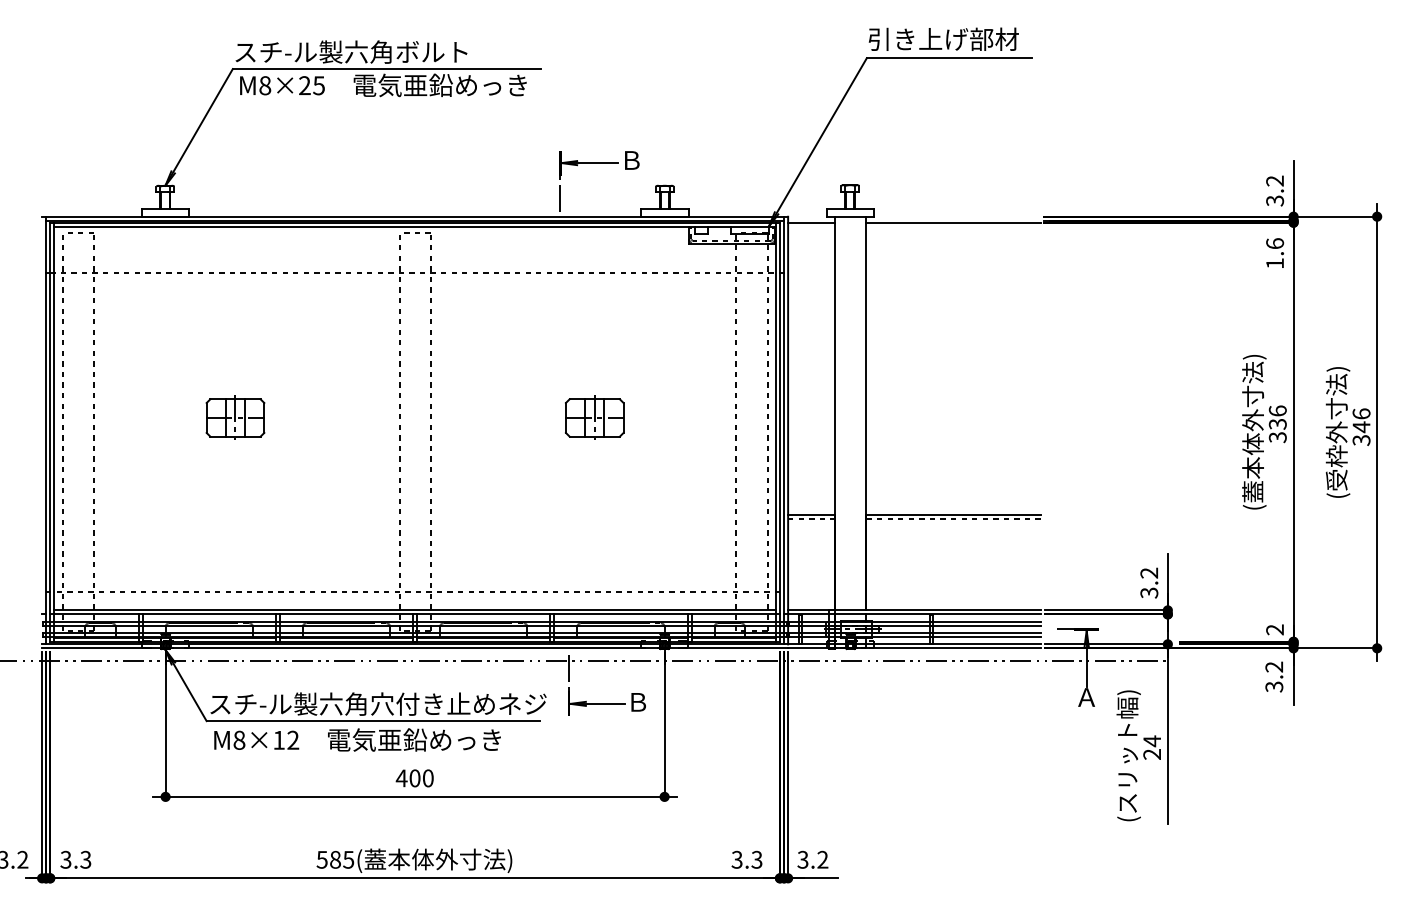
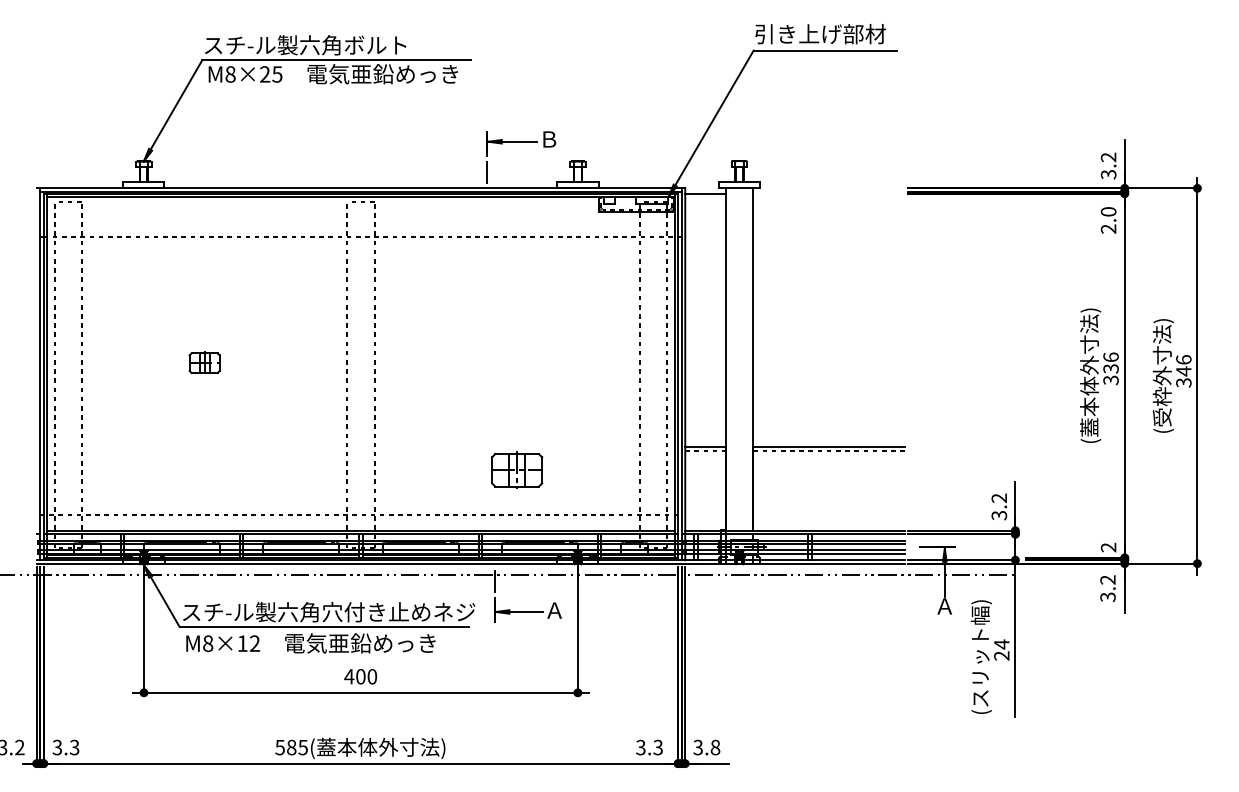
line: (952, 222) -> (828, 193), removed
text: (1274, 253) -> (1108, 220), 1.6 -> 2.0
part: (235, 416) -> (204, 362), size x0.6
part: (595, 416) -> (517, 469), moved
text: (637, 702) -> (554, 610), Ｂ -> Ａ
text: (822, 859) -> (715, 747), 3.2 -> 3.8

